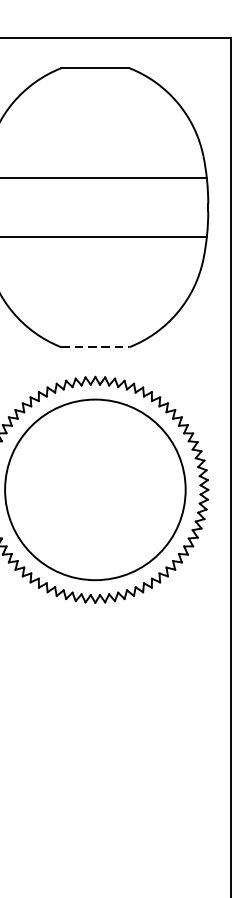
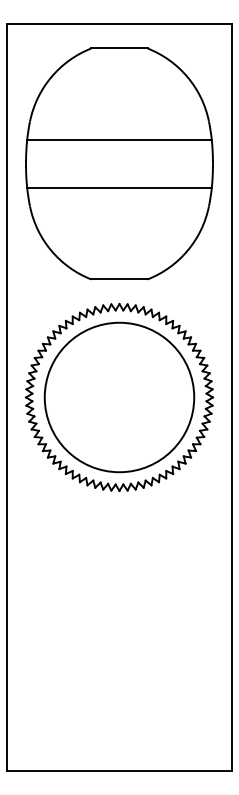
line: (95, 347) -> (119, 279), dashed -> solid

